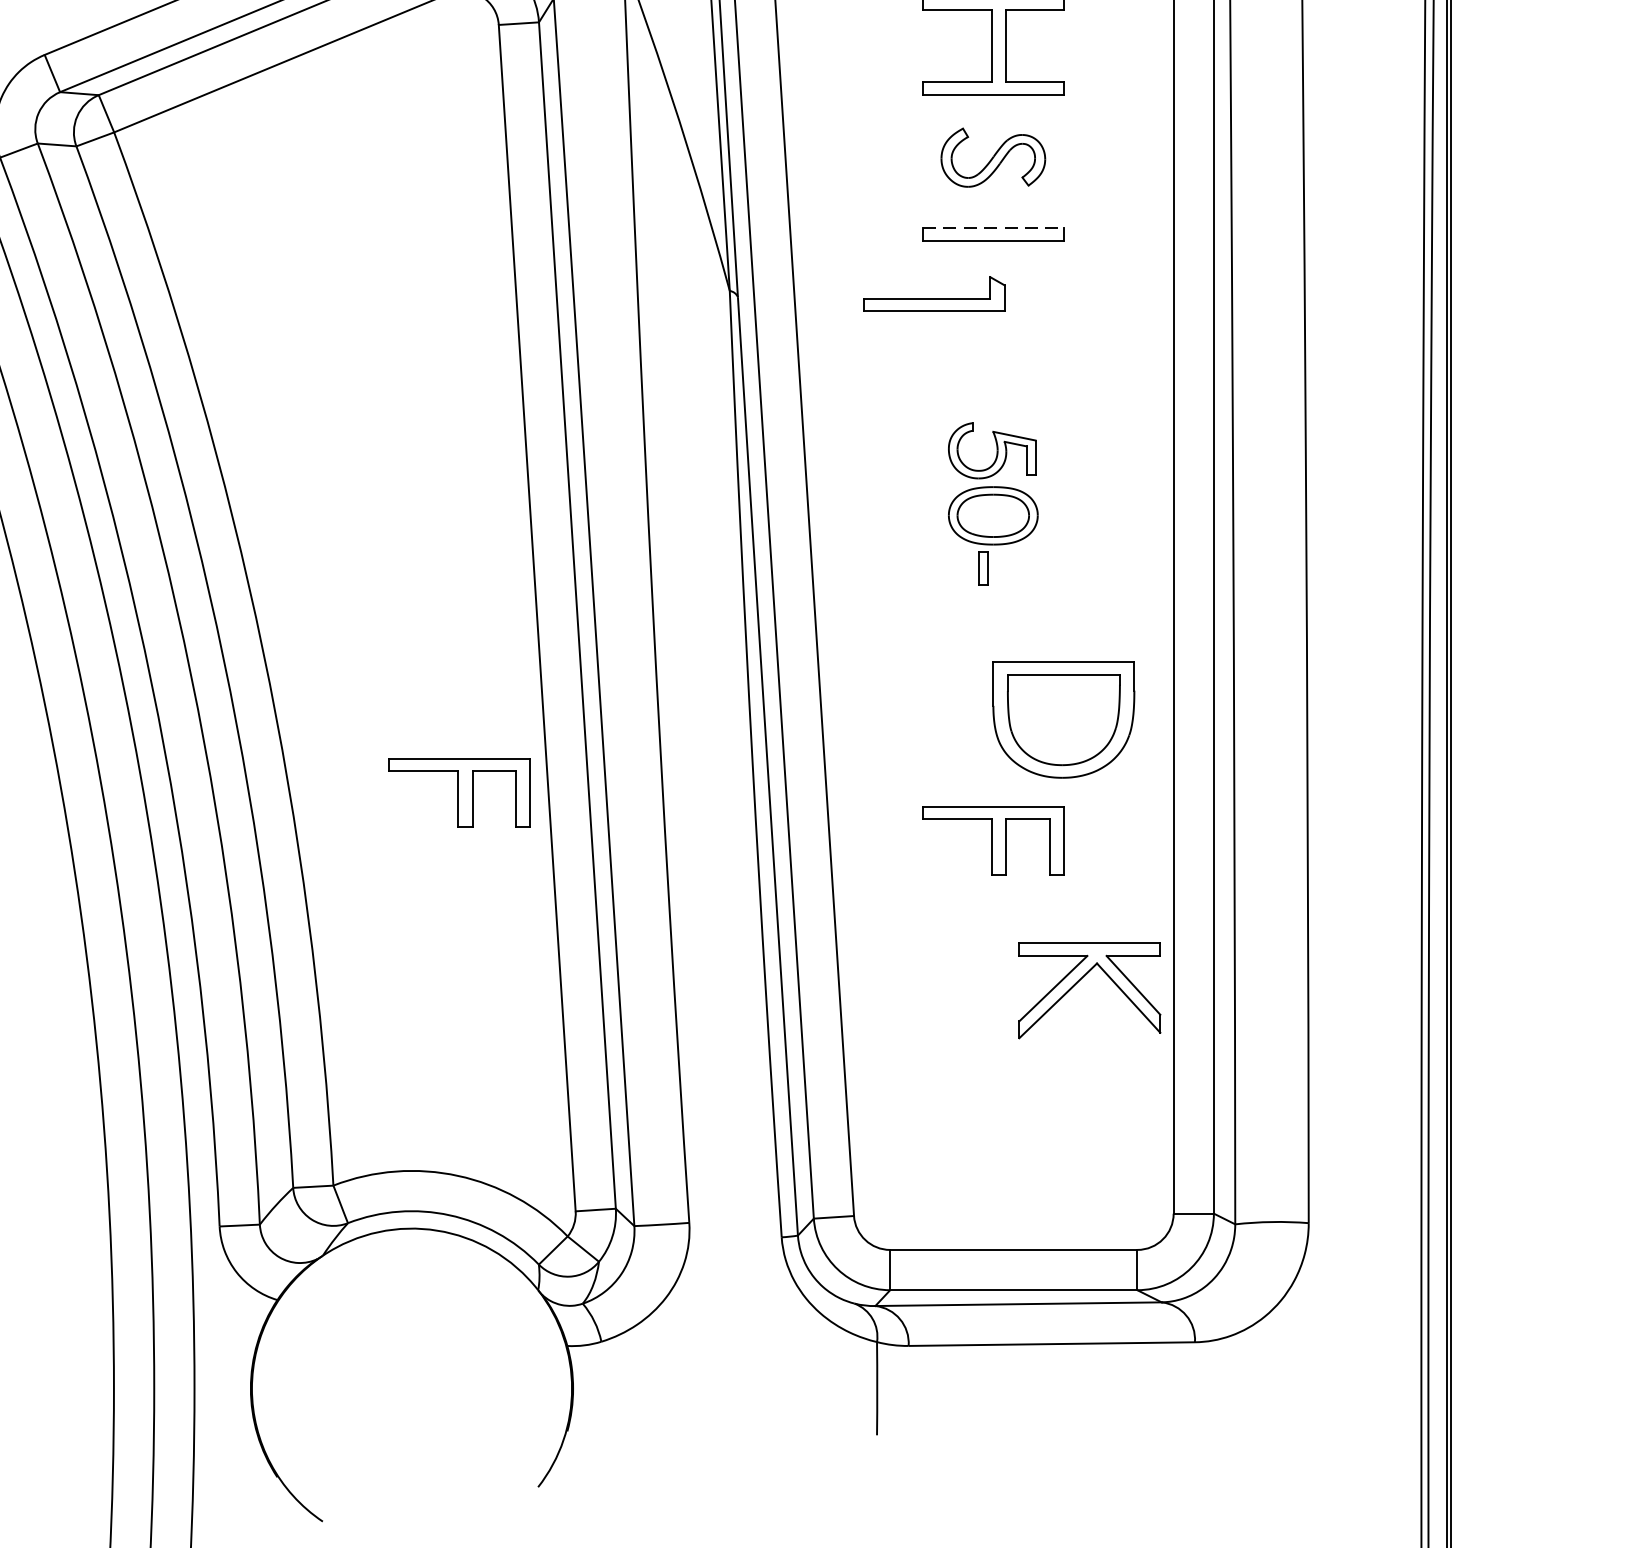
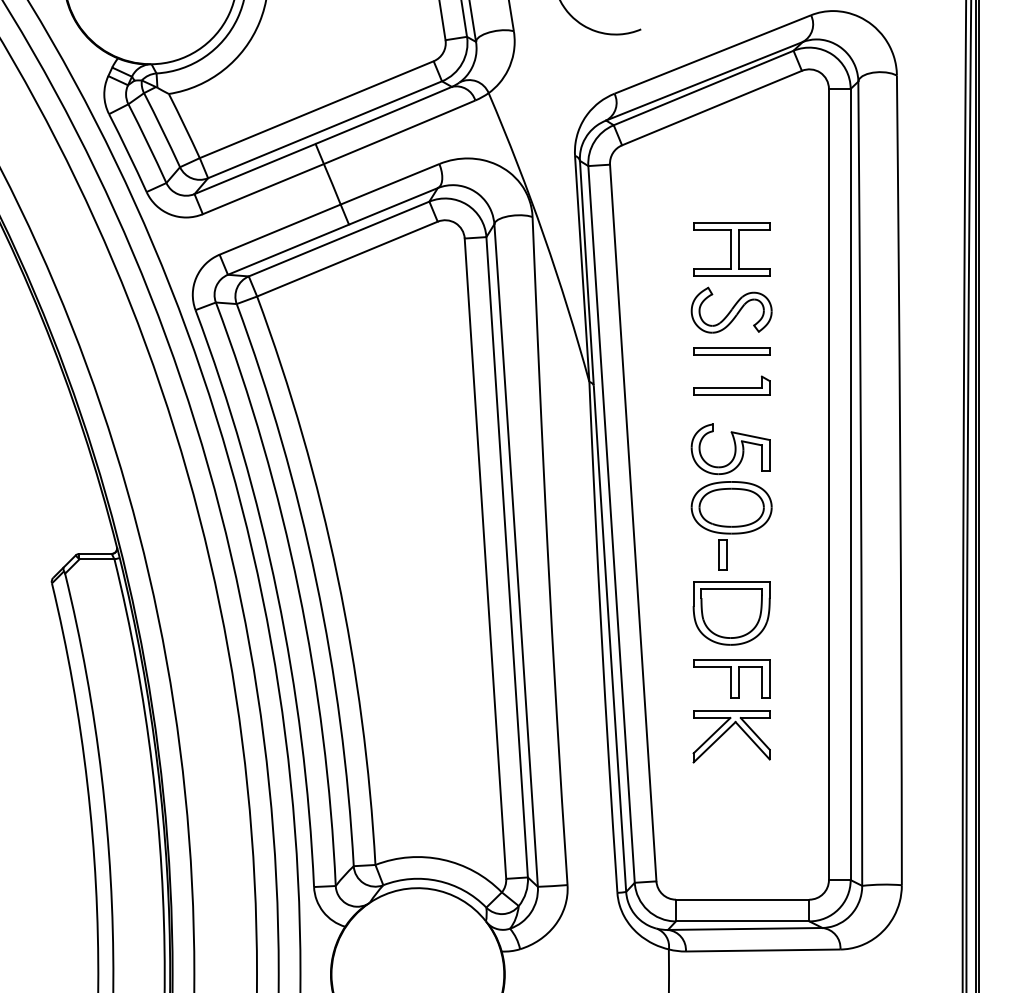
part: (993, 156) -> (731, 309), size x1.43
line: (994, 228) -> (732, 348), dashed -> solid
part: (933, 293) -> (731, 385), moved
part: (993, 502) -> (731, 496), size x1.67
part: (1063, 719) -> (731, 613), moved
part: (459, 791) -> (443, 652), removed
part: (1082, 980) -> (727, 731), moved

